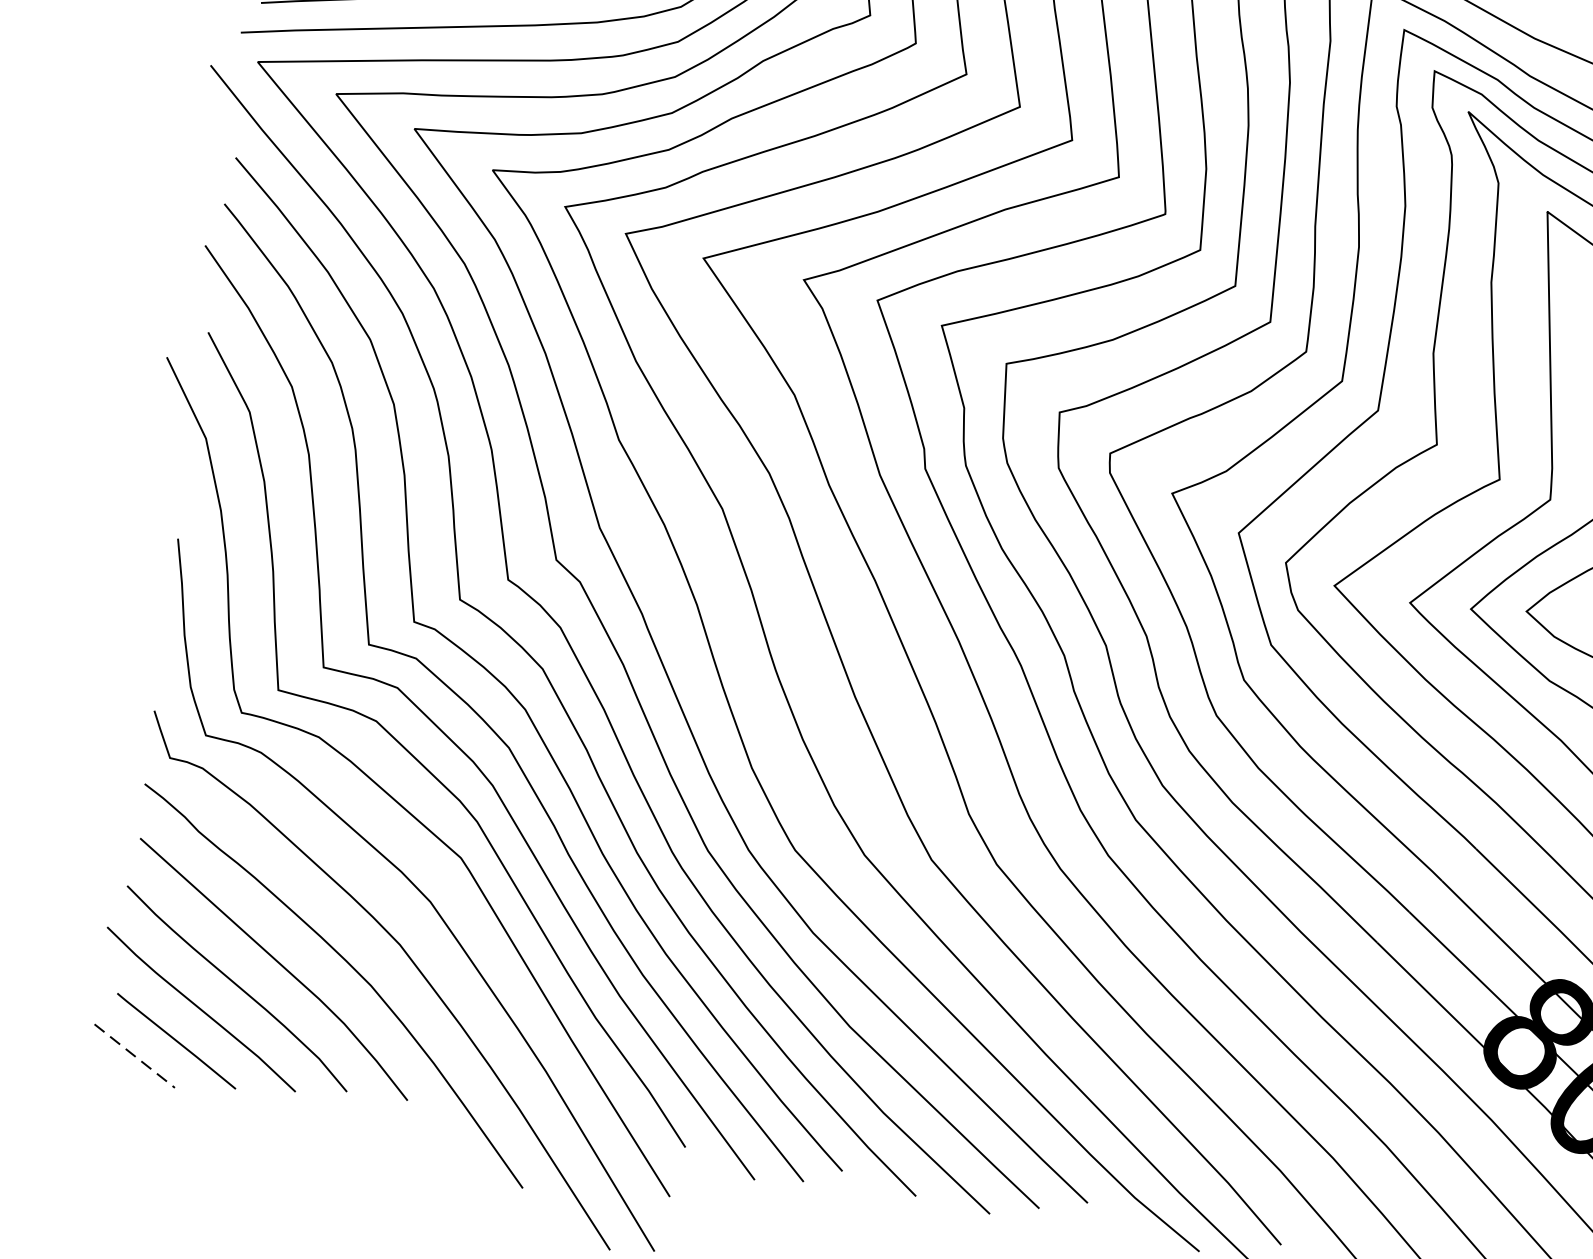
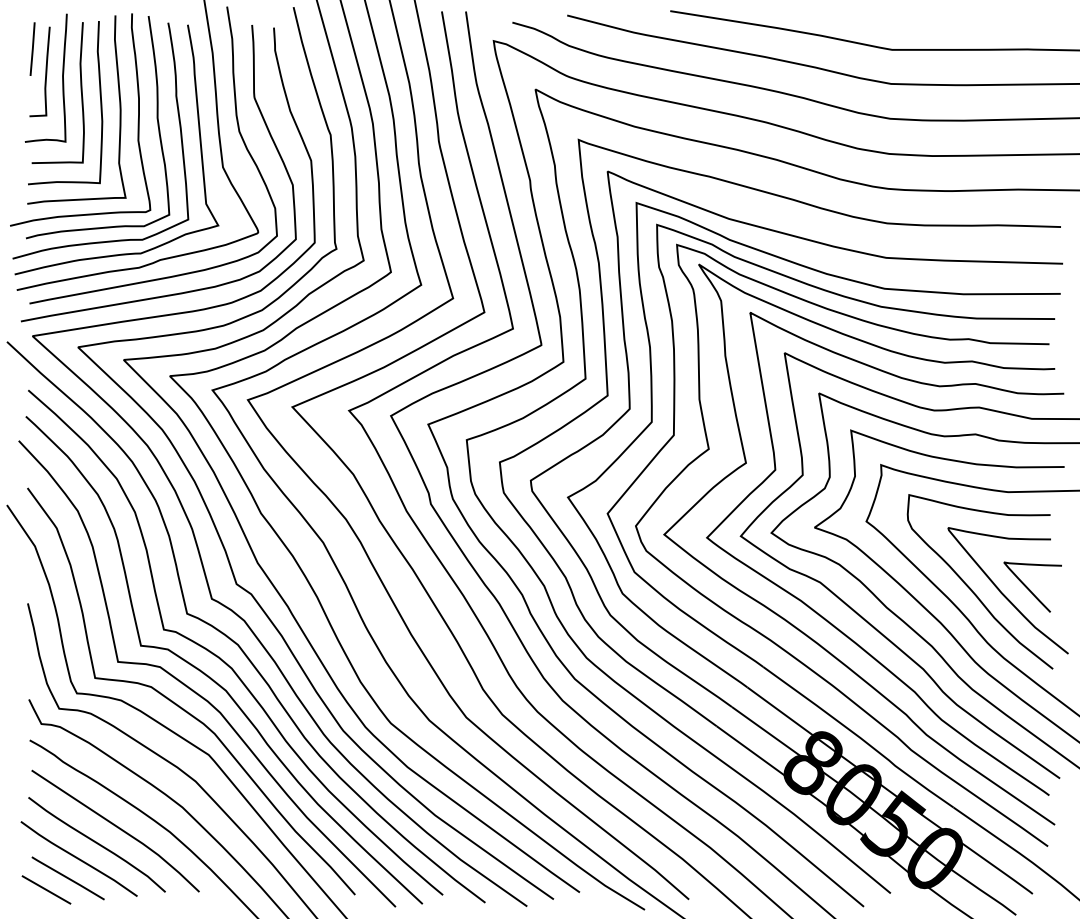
line: (134, 1057) -> (46, 890), dashed -> solid

